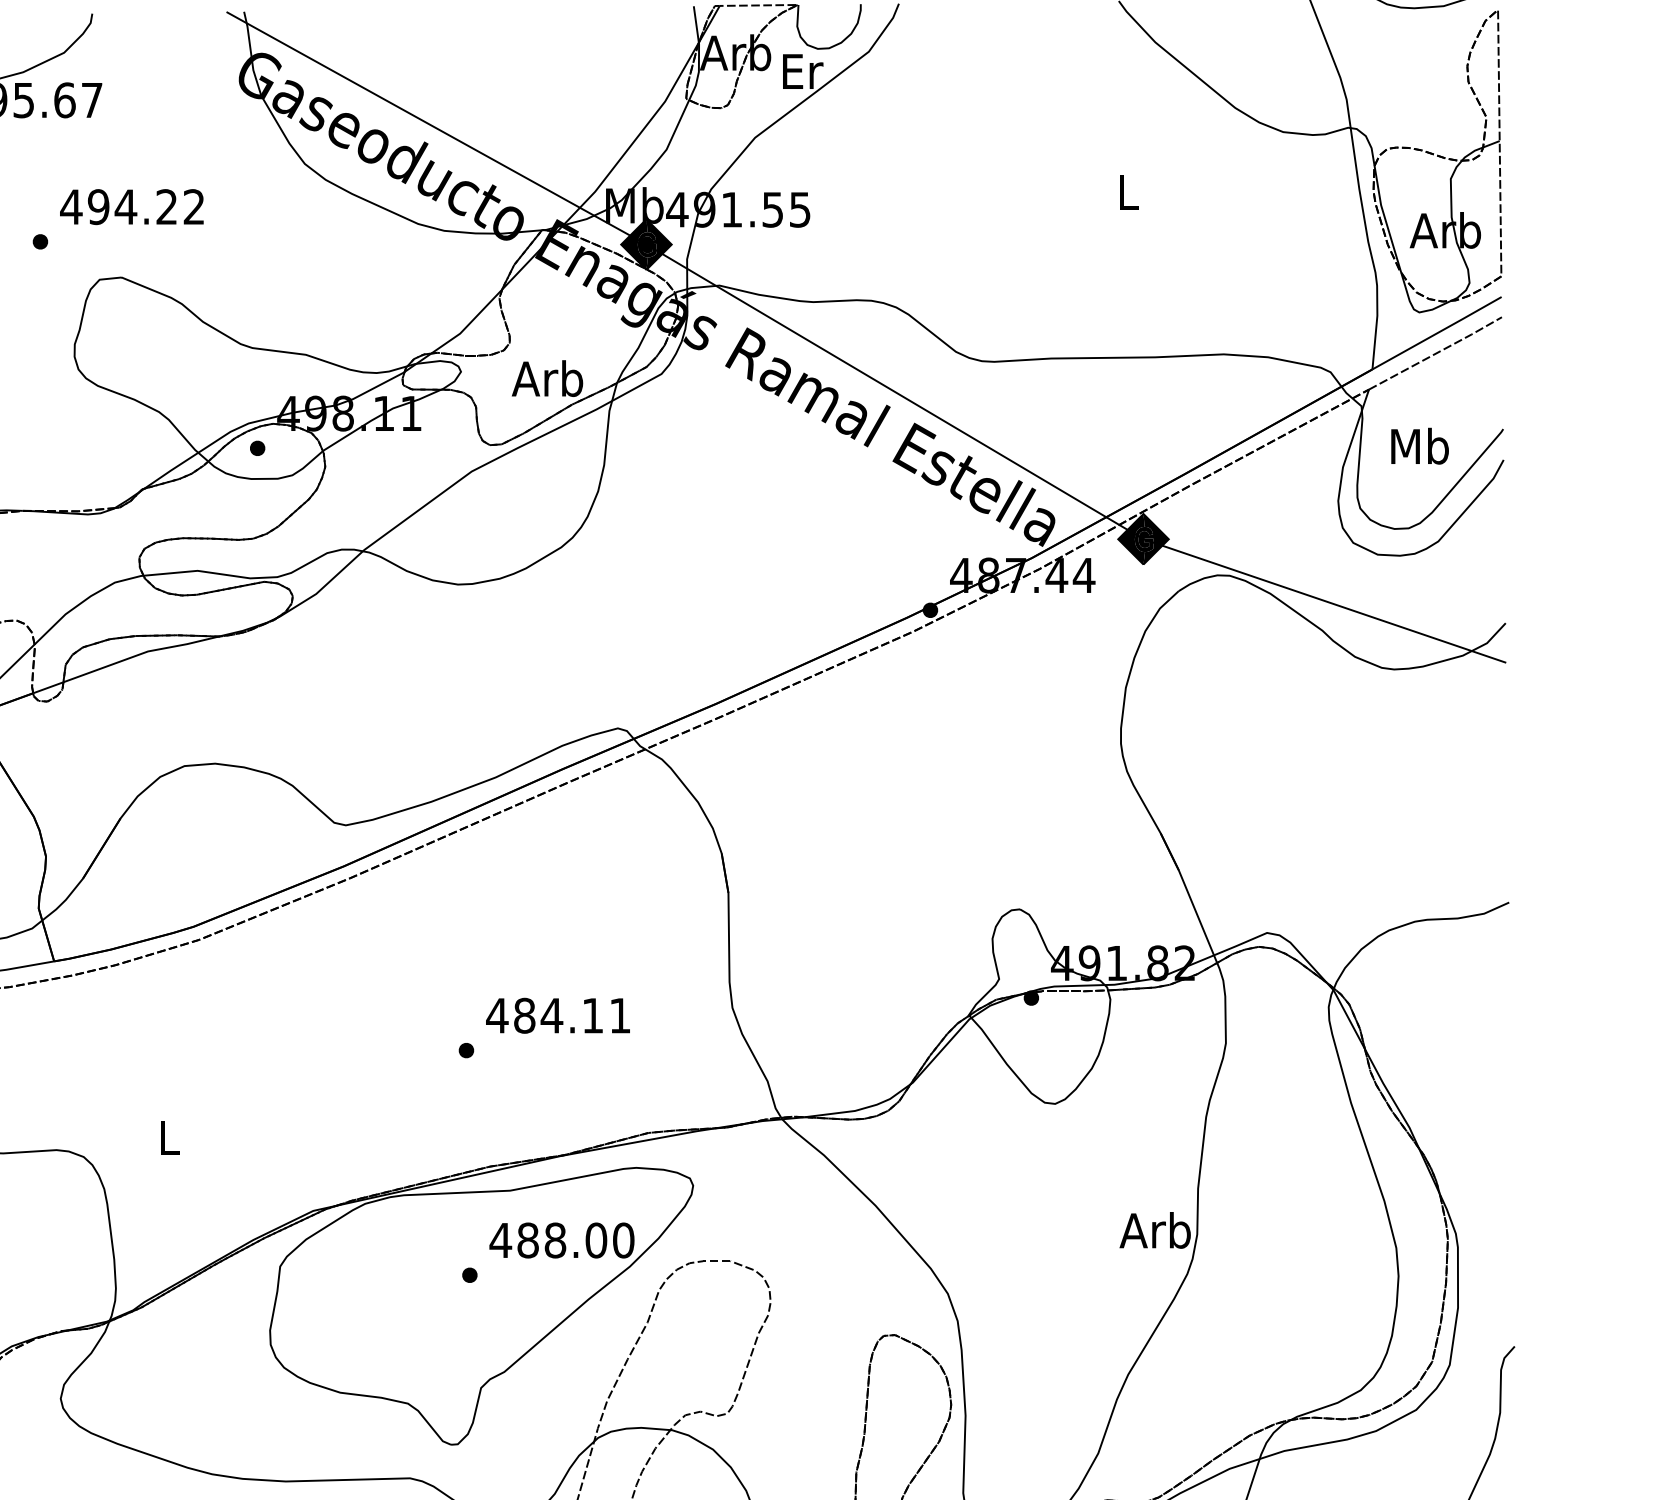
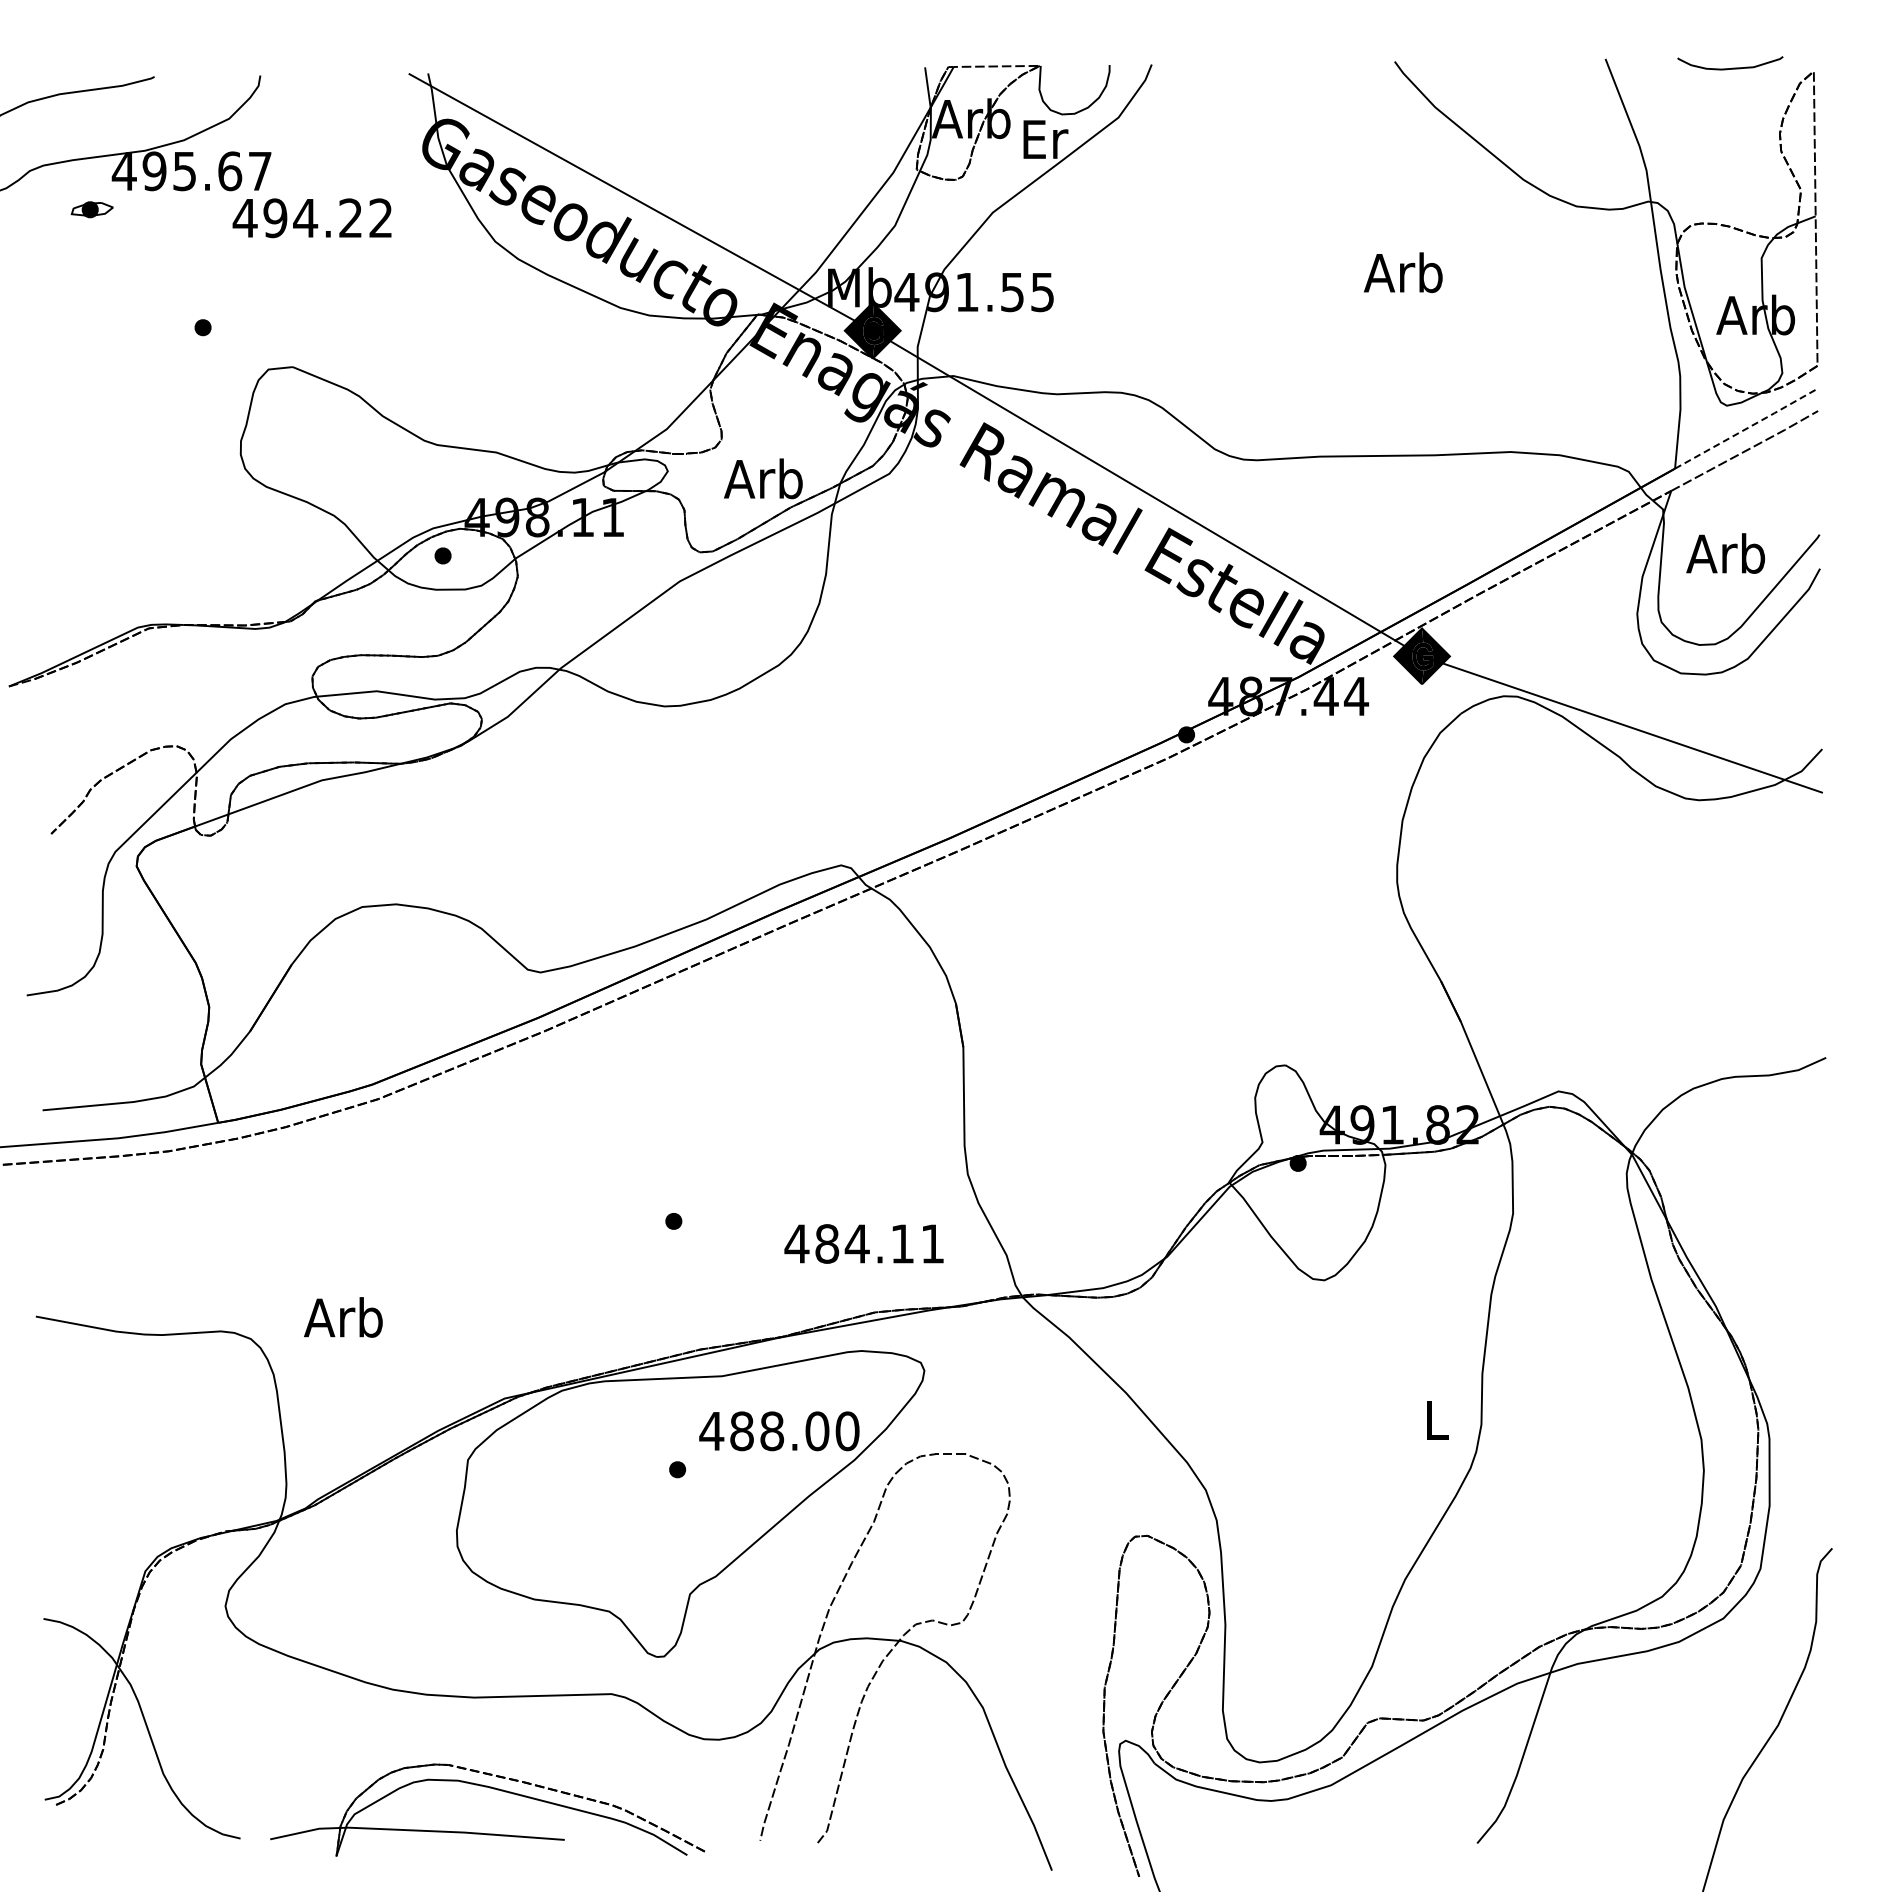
text: (1125, 191) -> (1402, 272), L -> Arb
text: (131, 207) -> (311, 218), moved
line: (1438, 333) -> (1747, 428), solid -> dashed
text: (1418, 446) -> (1725, 553), Mb -> Arb
text: (557, 1015) -> (863, 1243), moved
text: (167, 1137) -> (343, 1317), L -> Arb
text: (1154, 1229) -> (1434, 1419), Arb -> L

